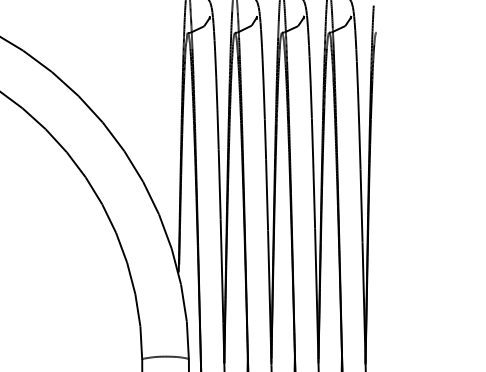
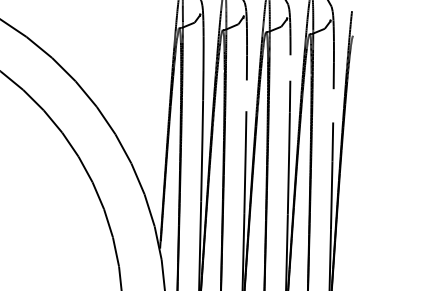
line: (309, 70) -> (289, 68), removed
line: (263, 102) -> (245, 95), removed
line: (358, 108) -> (333, 105), removed

